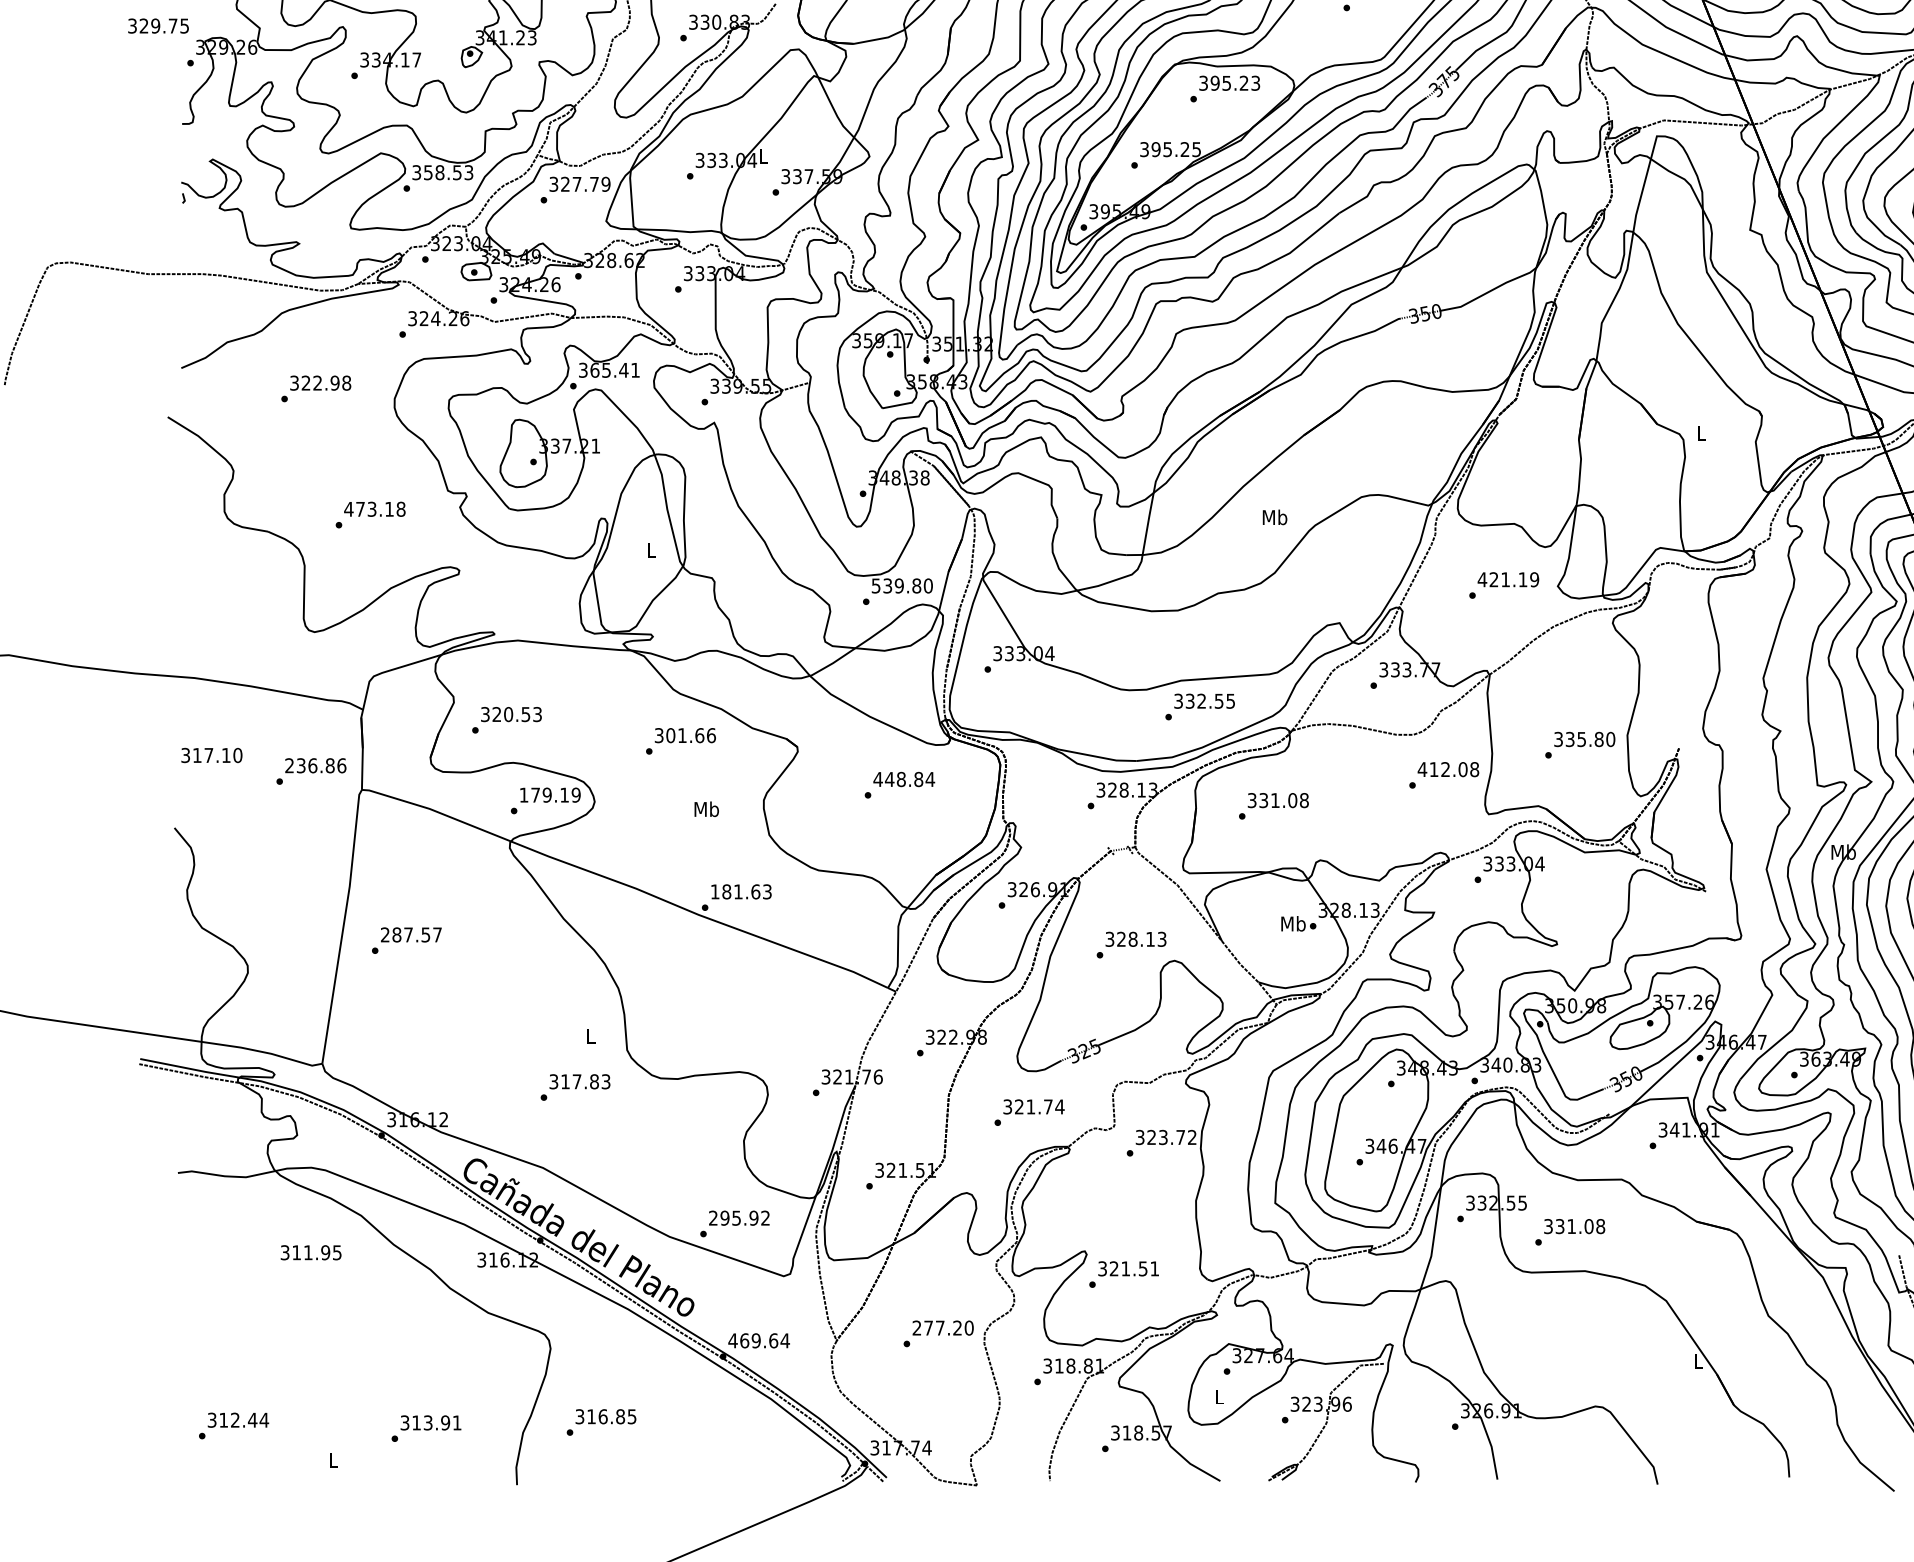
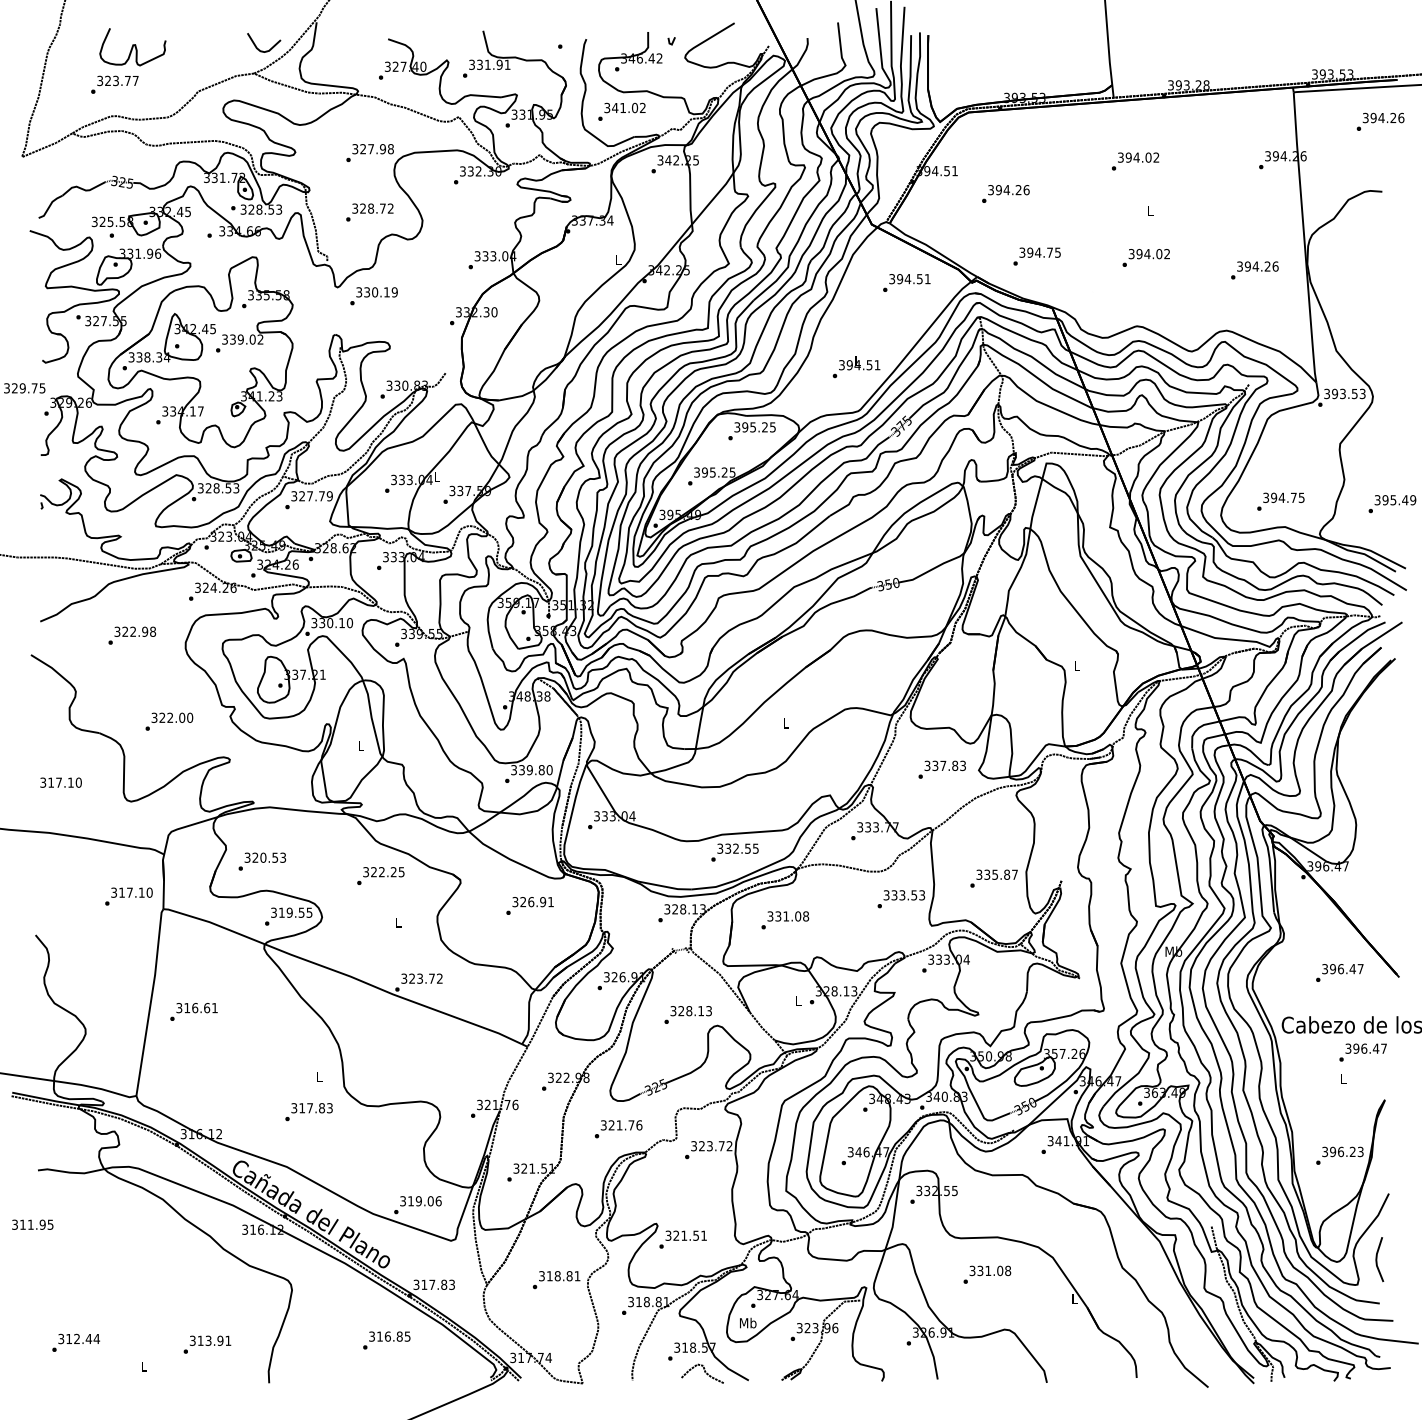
text: (1255, 82) -> (772, 426), 395.23 -> 395.25
text: (428, 172) -> (208, 488), 358.53 -> 328.53
text: (615, 370) -> (336, 623), 365.41 -> 330.10
text: (375, 508) -> (172, 717), 473.18 -> 322.00
text: (1274, 517) -> (785, 723), Mb -> L
text: (1508, 579) -> (945, 765), 421.19 -> 337.83
text: (875, 585) -> (513, 769), 539.80 -> 339.80
text: (690, 736) -> (387, 872), 301.66 -> 322.25
text: (1611, 739) -> (1015, 874), 335.80 -> 335.87
text: (211, 755) -> (60, 782), moved
text: (315, 765) -> (131, 892), 236.86 -> 317.10
text: (1448, 769) -> (904, 895), 412.08 -> 333.53
text: (904, 780) -> (533, 902), 448.84 -> 326.91
text: (549, 794) -> (291, 912), 179.19 -> 319.55
text: (706, 809) -> (398, 922), Mb -> L
text: (740, 891) -> (421, 978), 181.63 -> 323.72
text: (1293, 923) -> (798, 1000), Mb -> L
text: (410, 935) -> (196, 1008), 287.57 -> 316.61
text: (1060, 1107) -> (639, 1125), 321.74 -> 321.76
text: (738, 1218) -> (420, 1201), 295.92 -> 319.06
text: (1570, 1231) -> (987, 1274), moved
text: (310, 1252) -> (32, 1224), moved
text: (942, 1328) -> (559, 1276), 277.20 -> 318.81
text: (759, 1340) -> (434, 1284), 469.64 -> 317.83
text: (1219, 1396) -> (748, 1322), L -> Mb
text: (601, 1422) -> (386, 1340), moved
curve: (1155, 1469) -> (704, 1372), added

